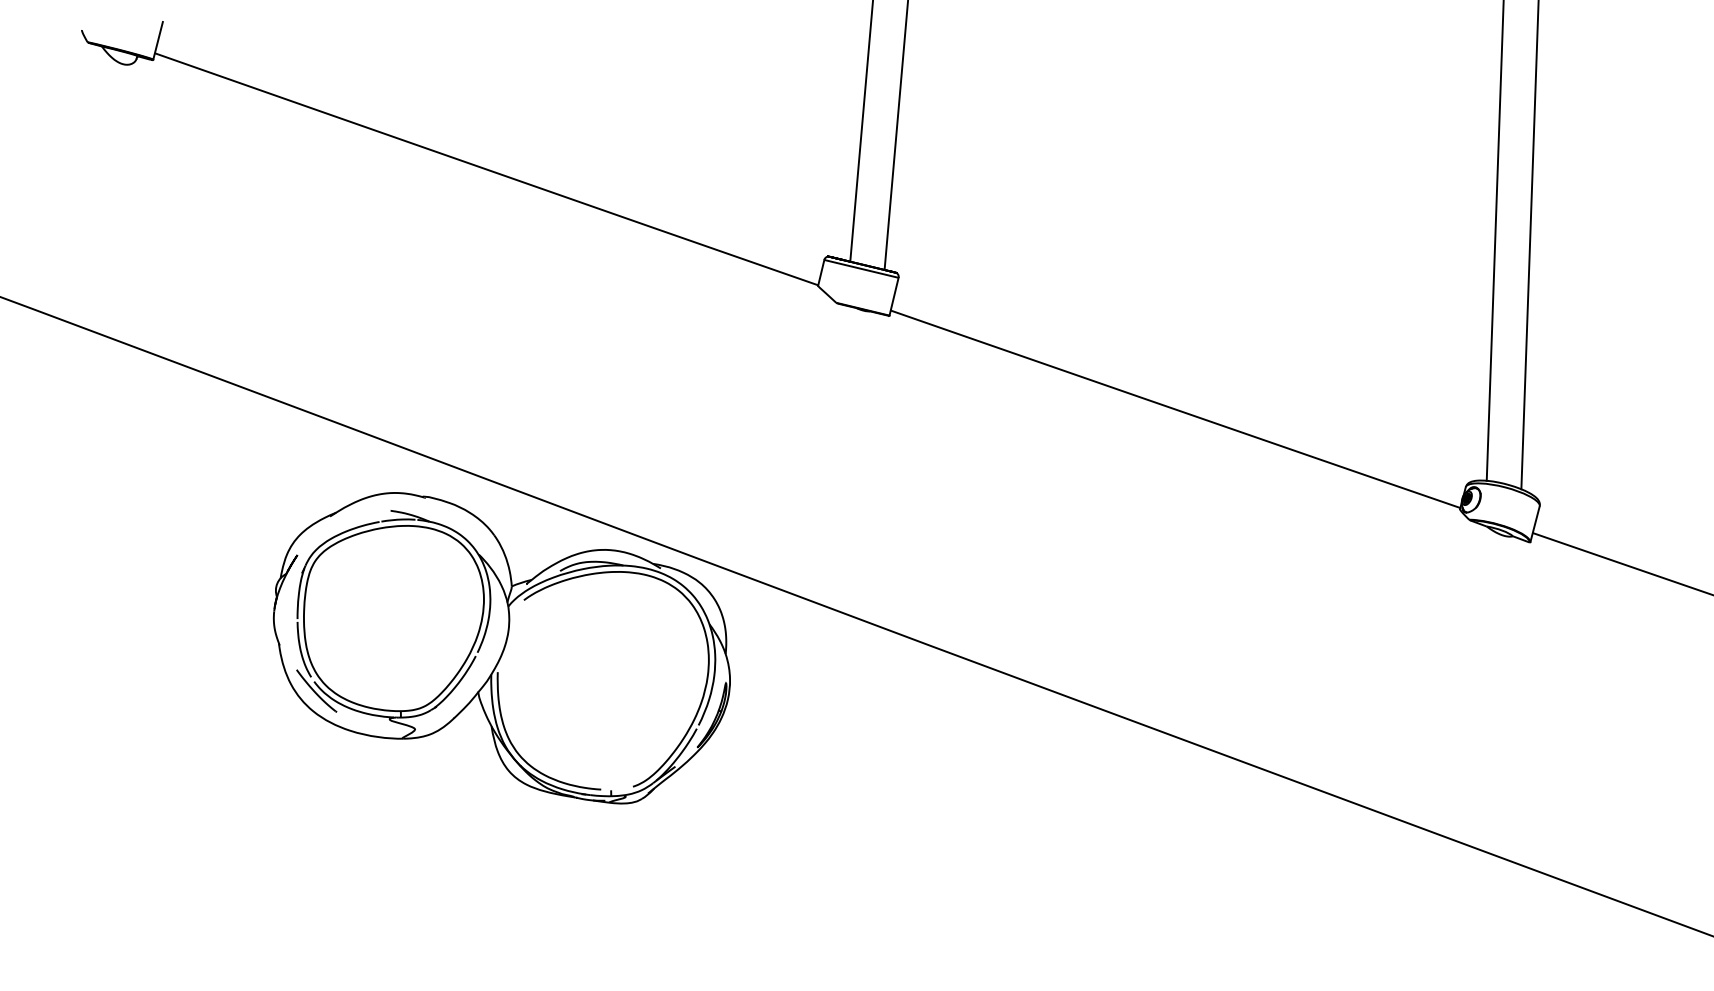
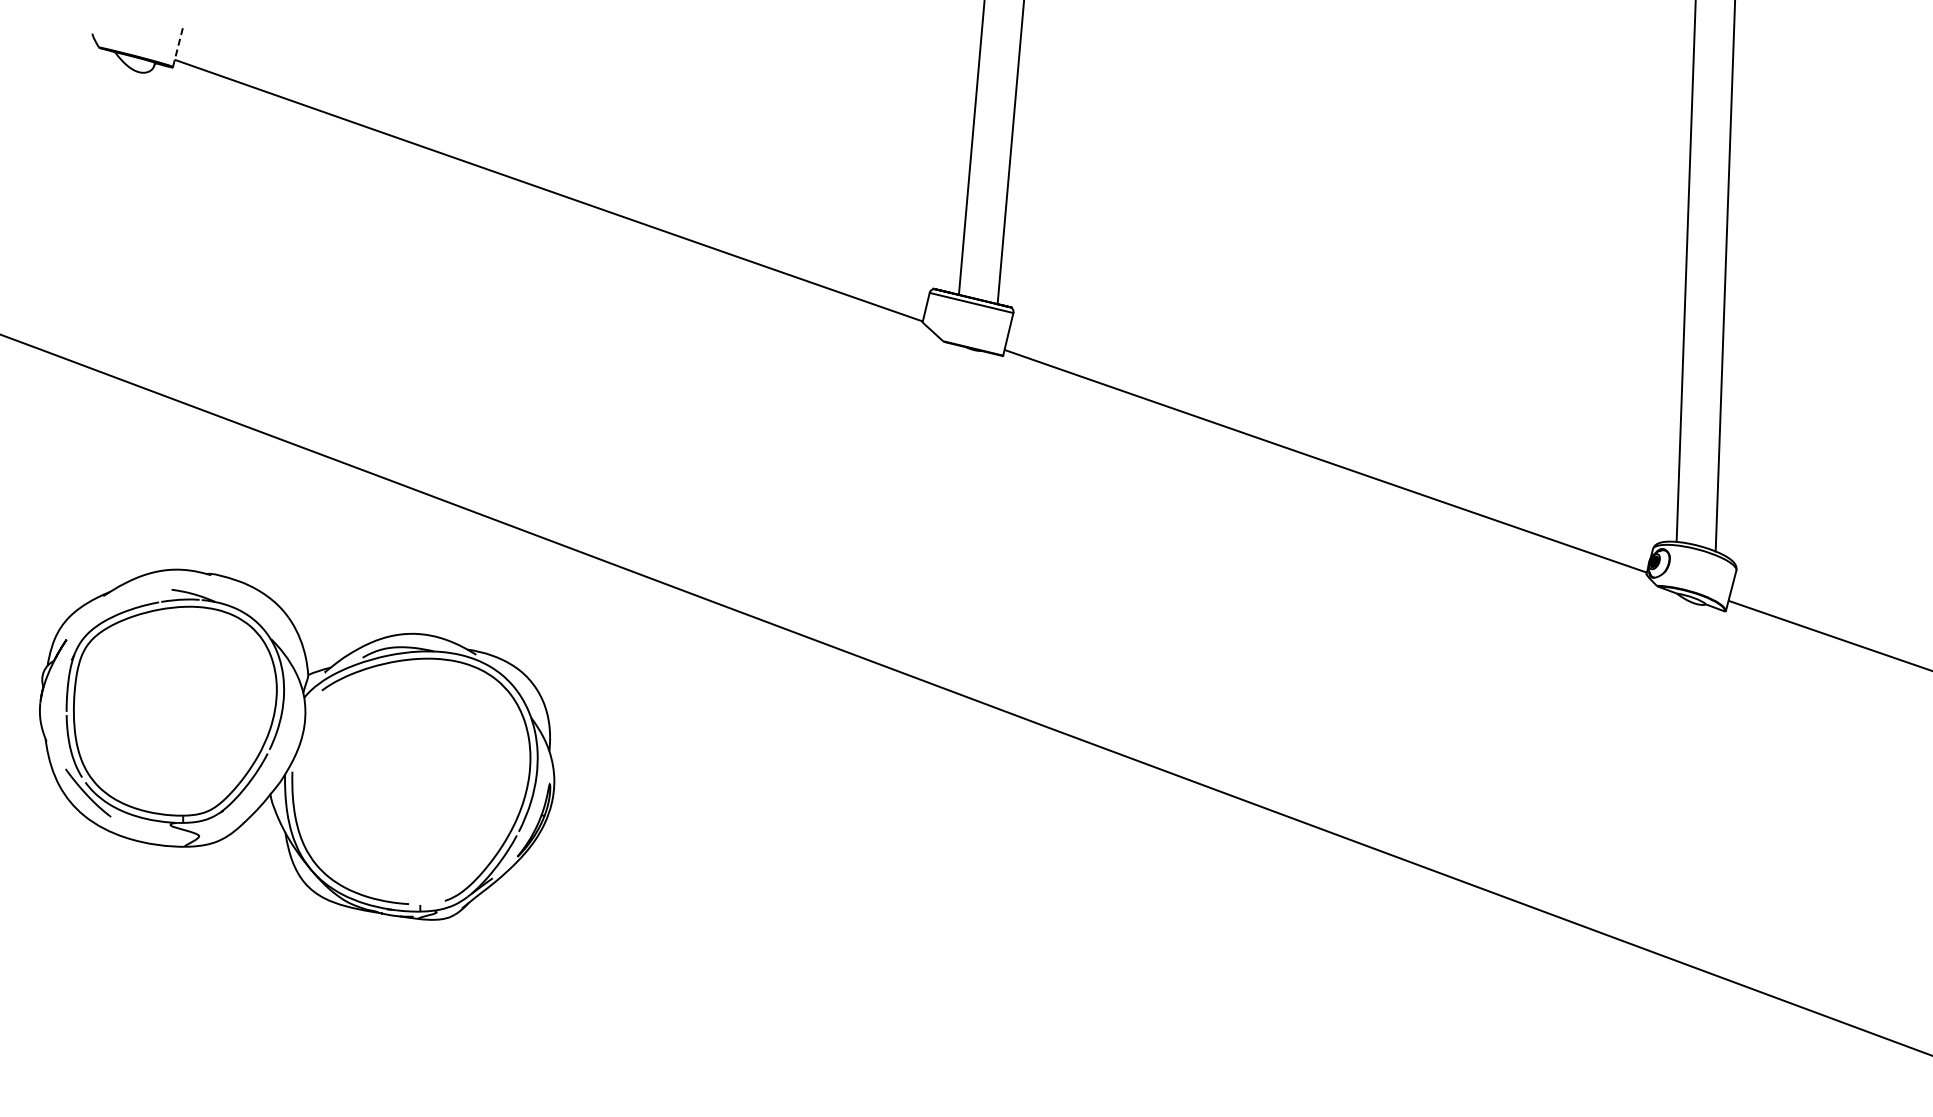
line: (158, 40) -> (178, 45), solid -> dashed
part: (502, 648) -> (297, 744), moved

